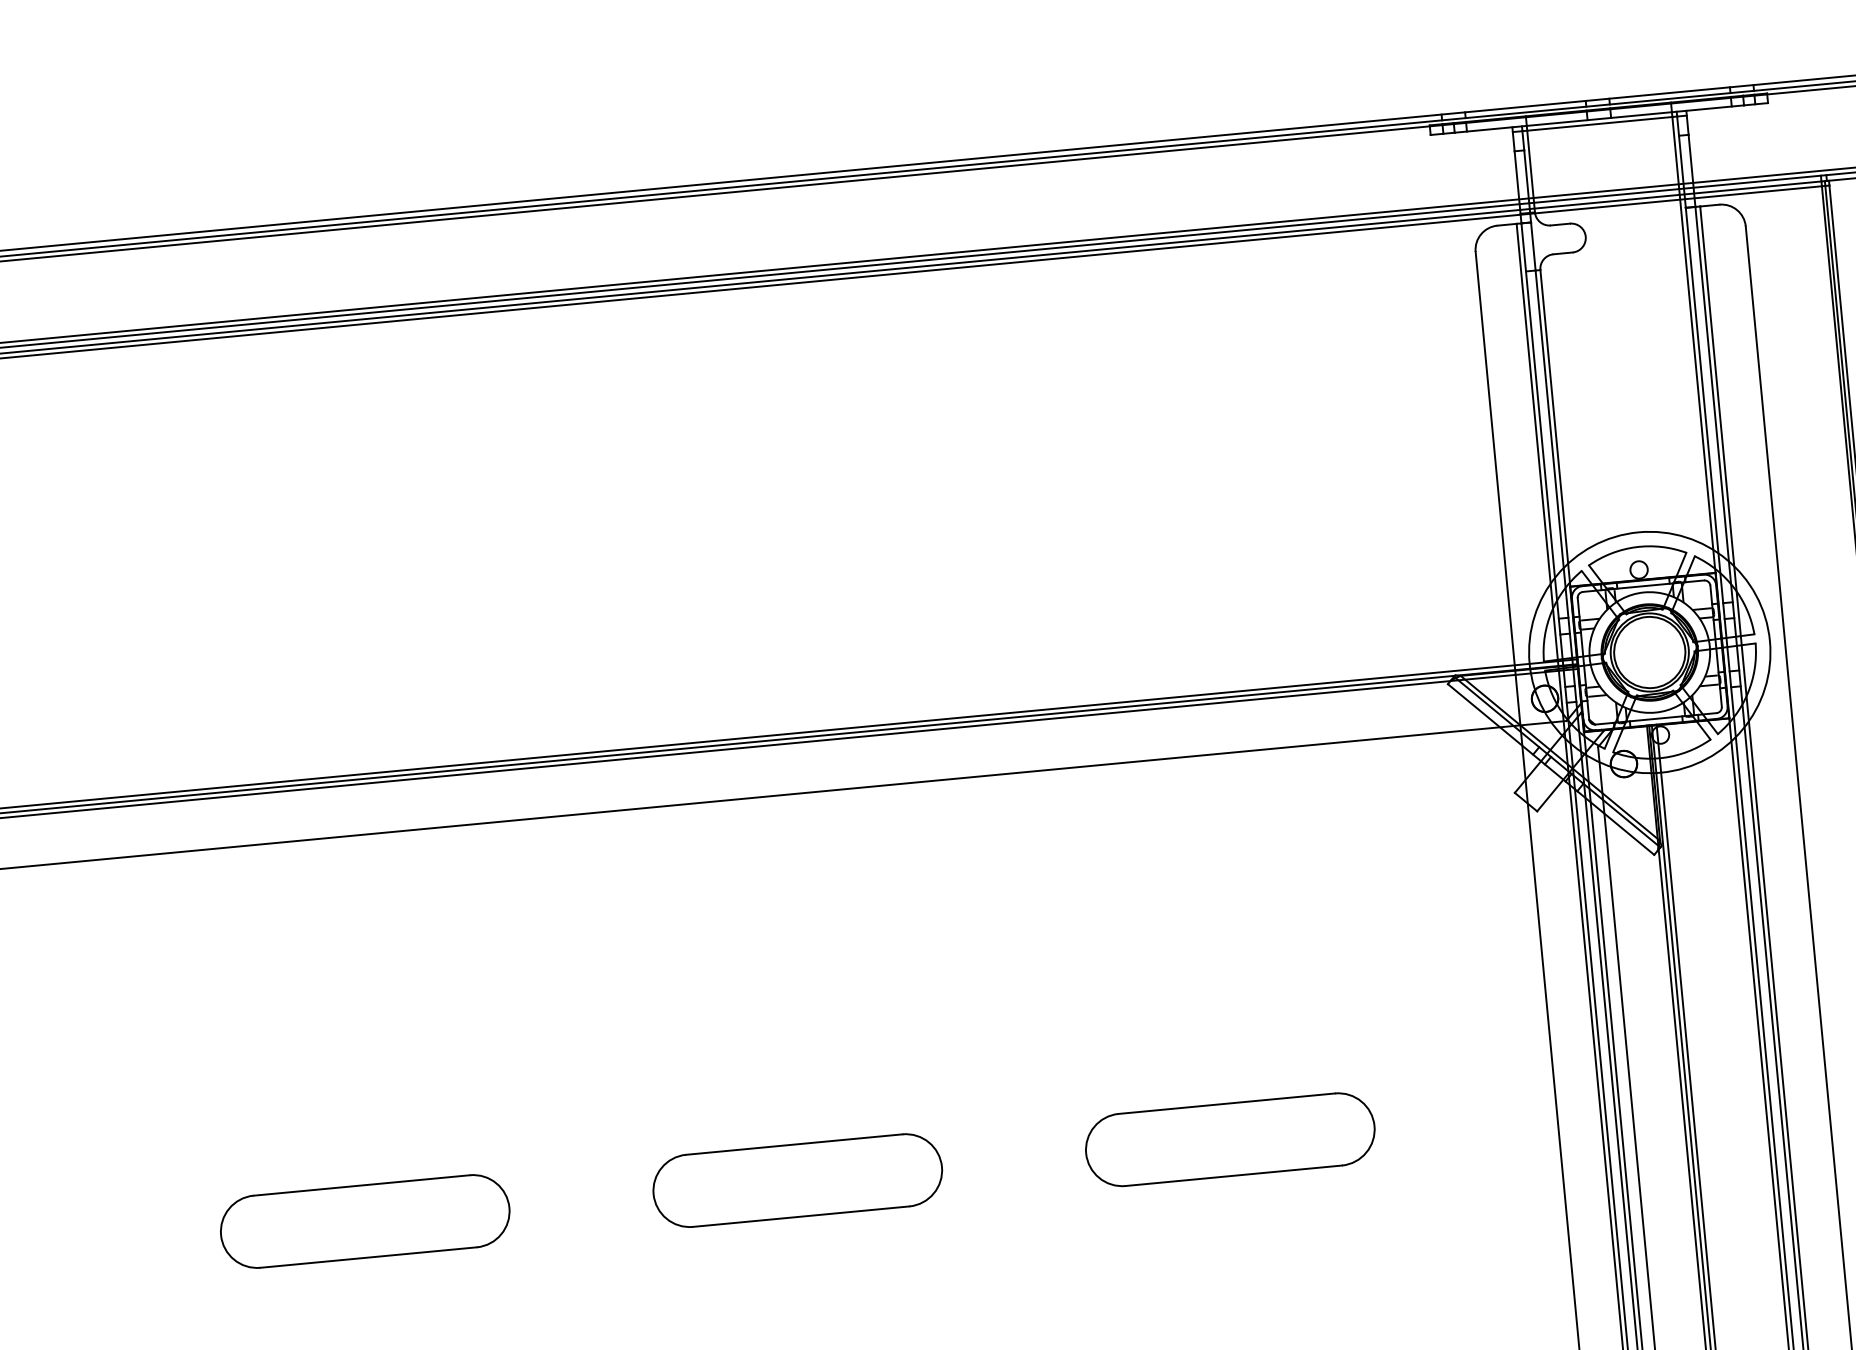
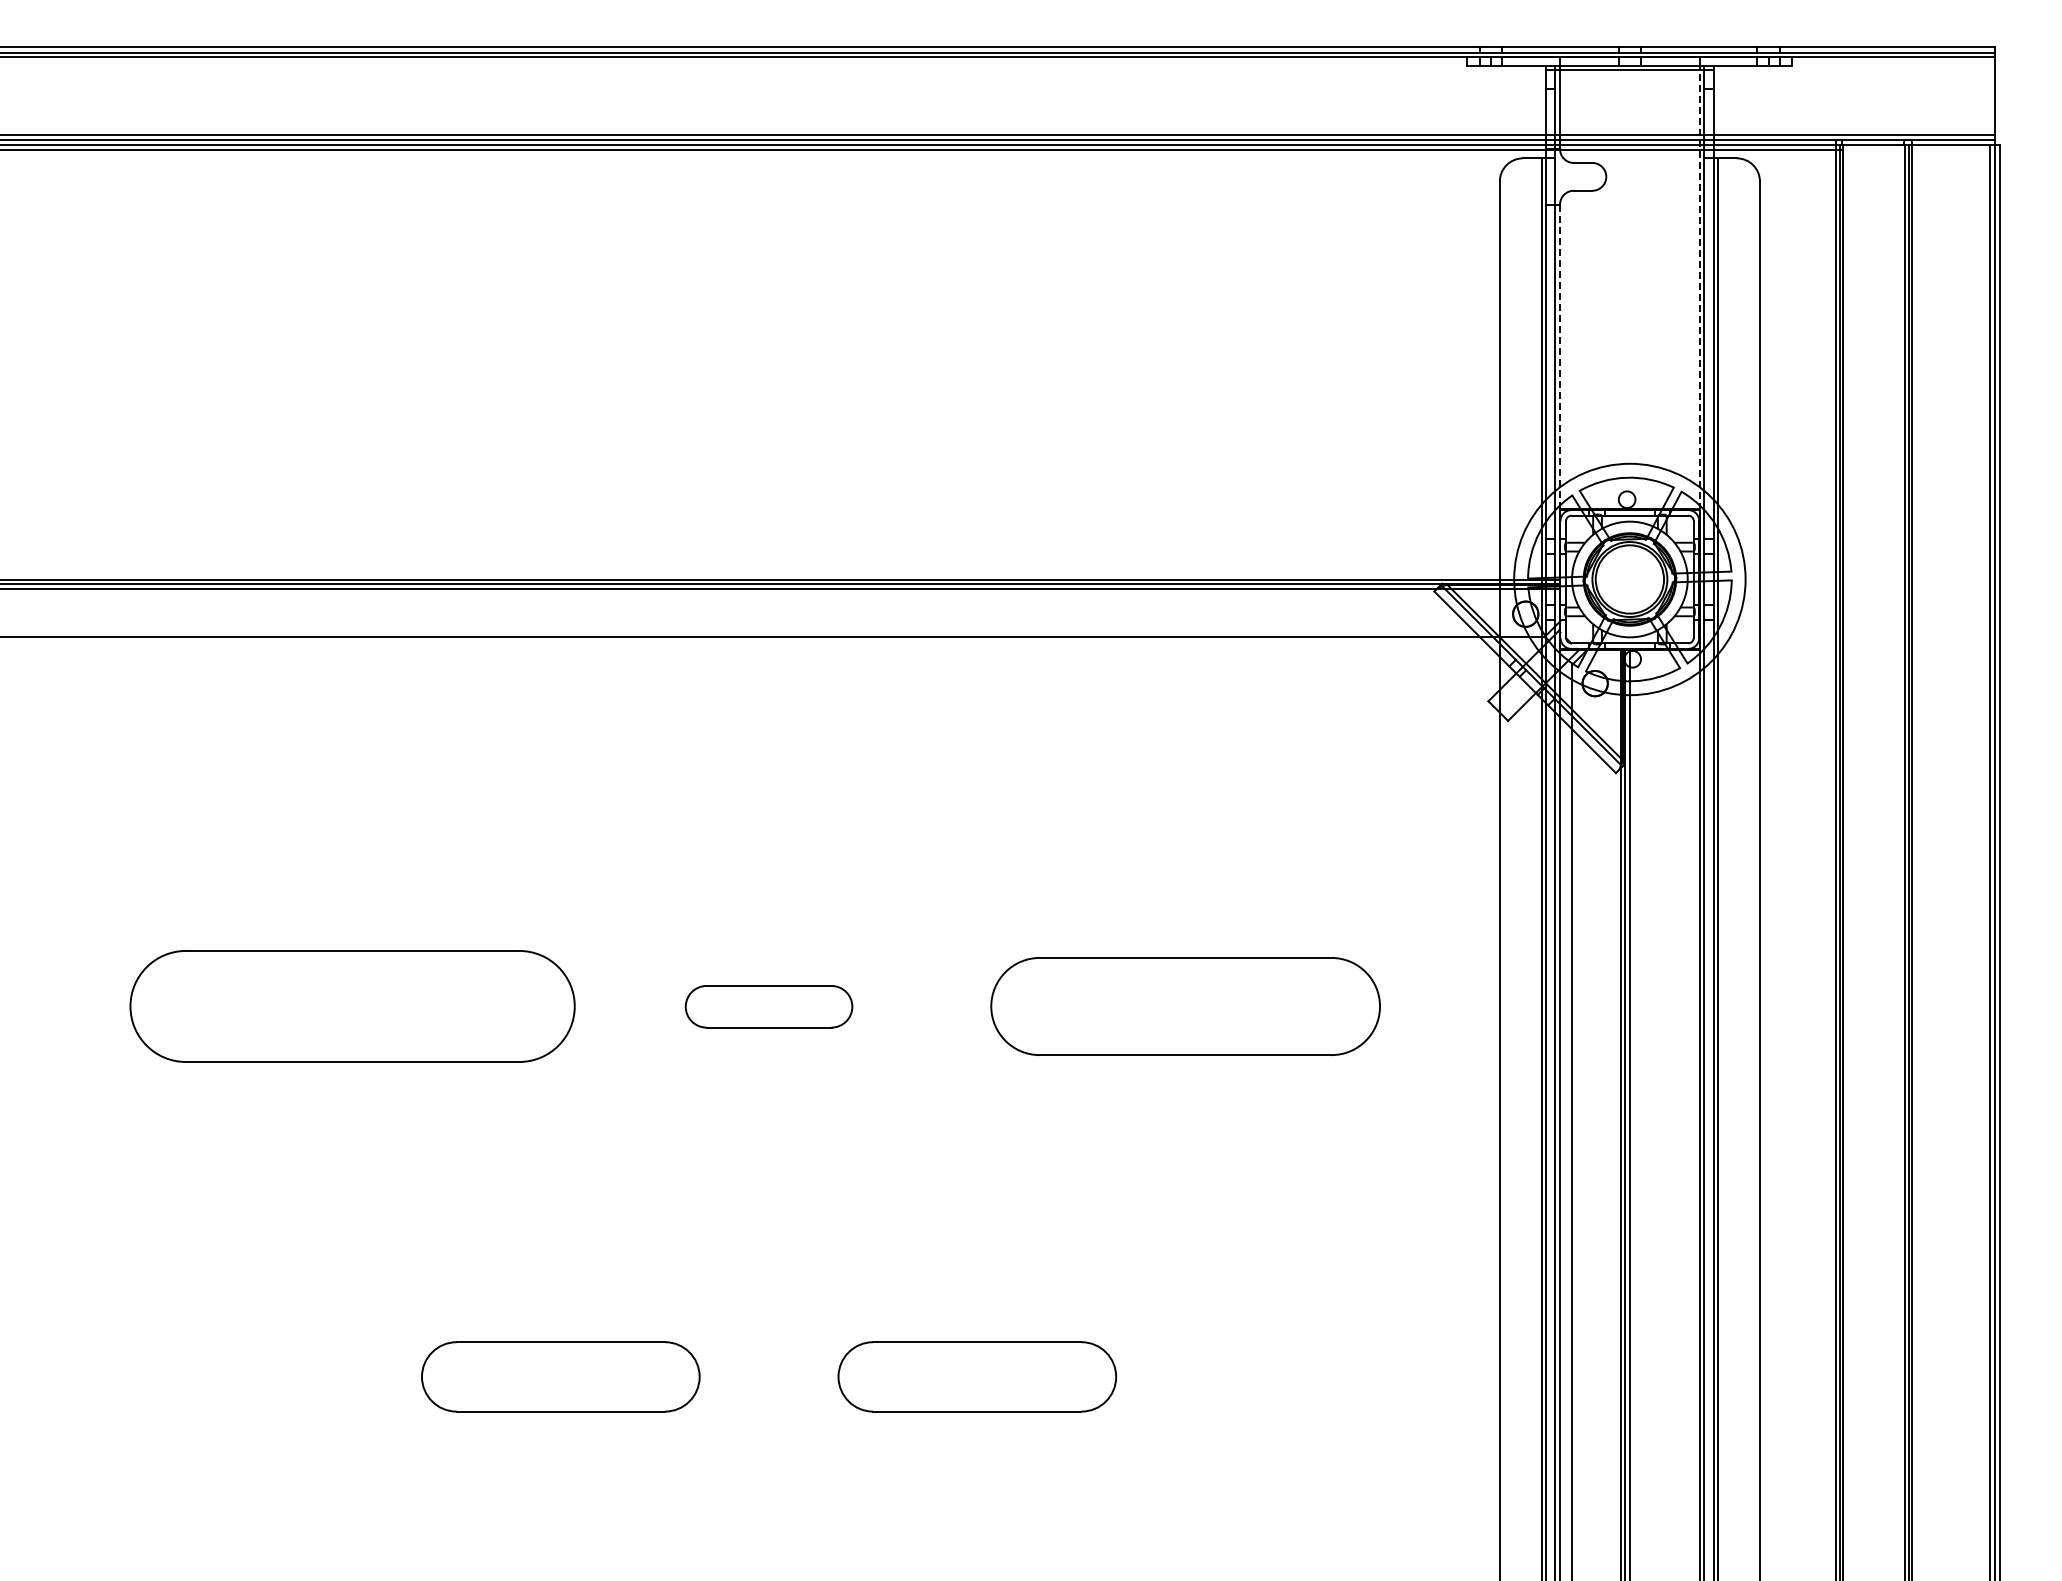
line: (1693, 345) -> (1699, 290), solid -> dashed
line: (1555, 428) -> (1560, 357), solid -> dashed
part: (1230, 1139) -> (1185, 1006), size x1.4
part: (797, 1180) -> (768, 1006), size x0.6
part: (365, 1221) -> (352, 1006), size x1.6

